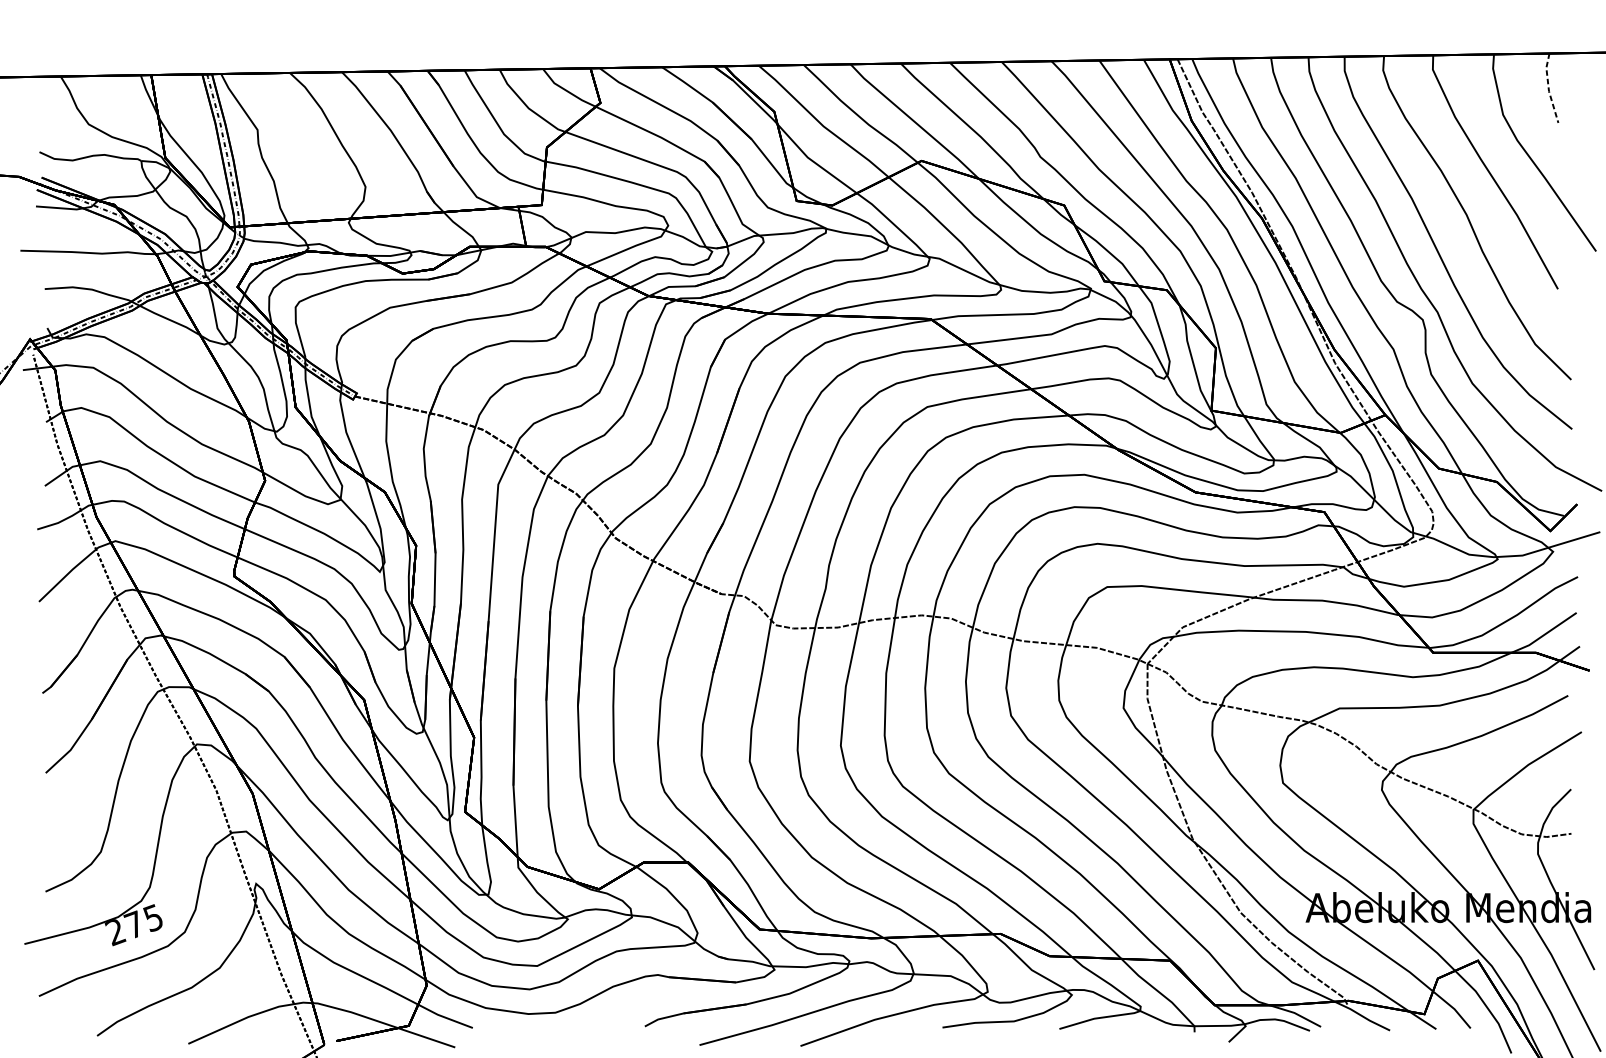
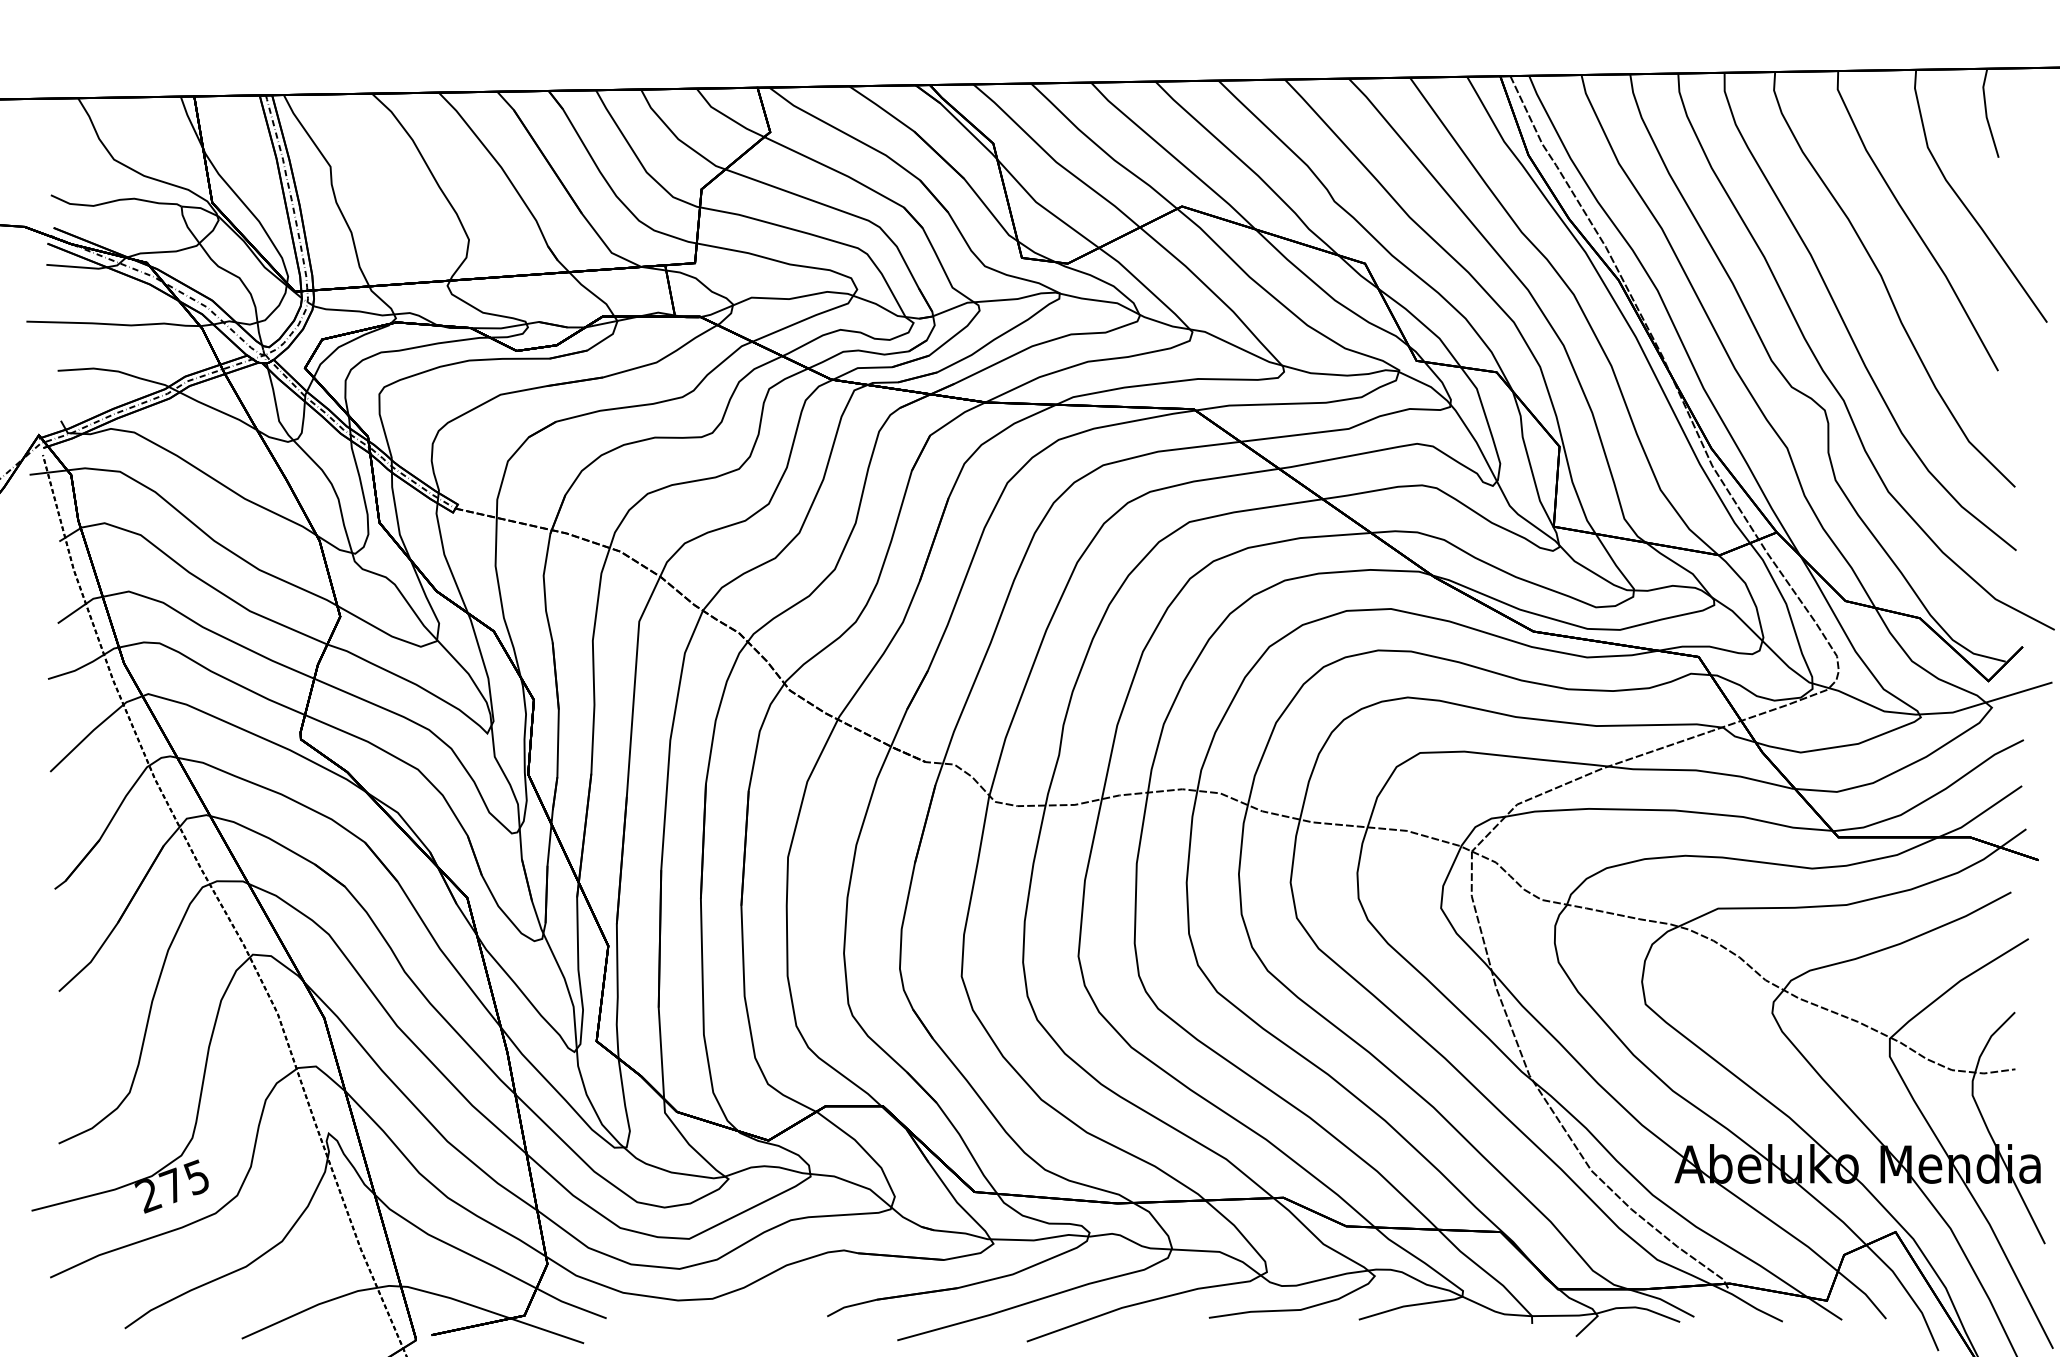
line: (1548, 89) -> (1986, 114), dashed -> solid

